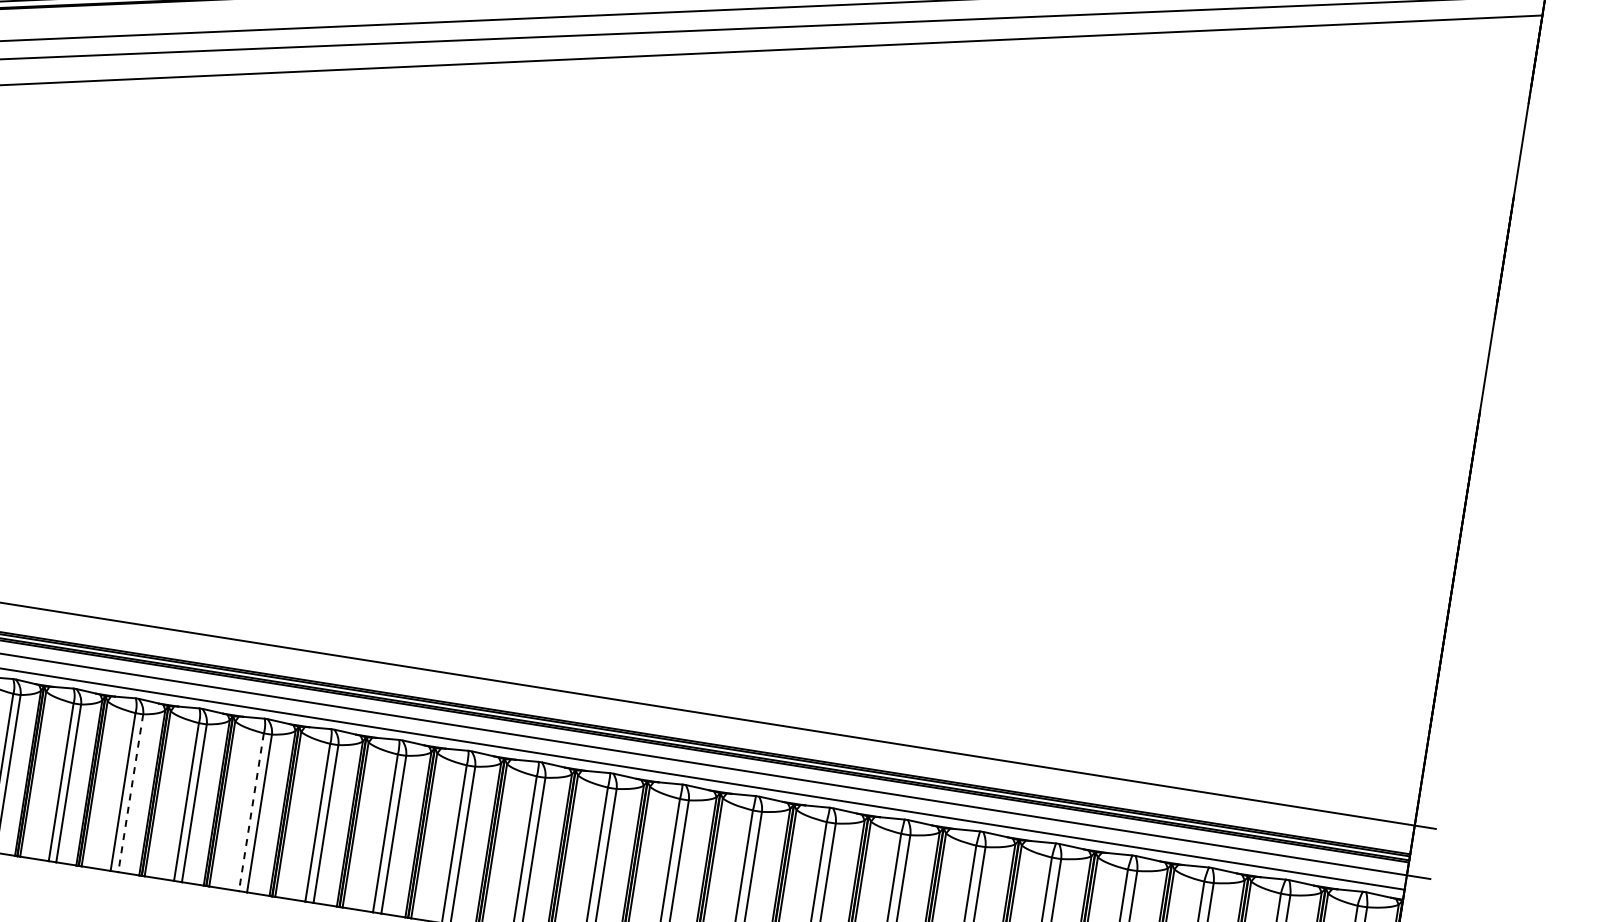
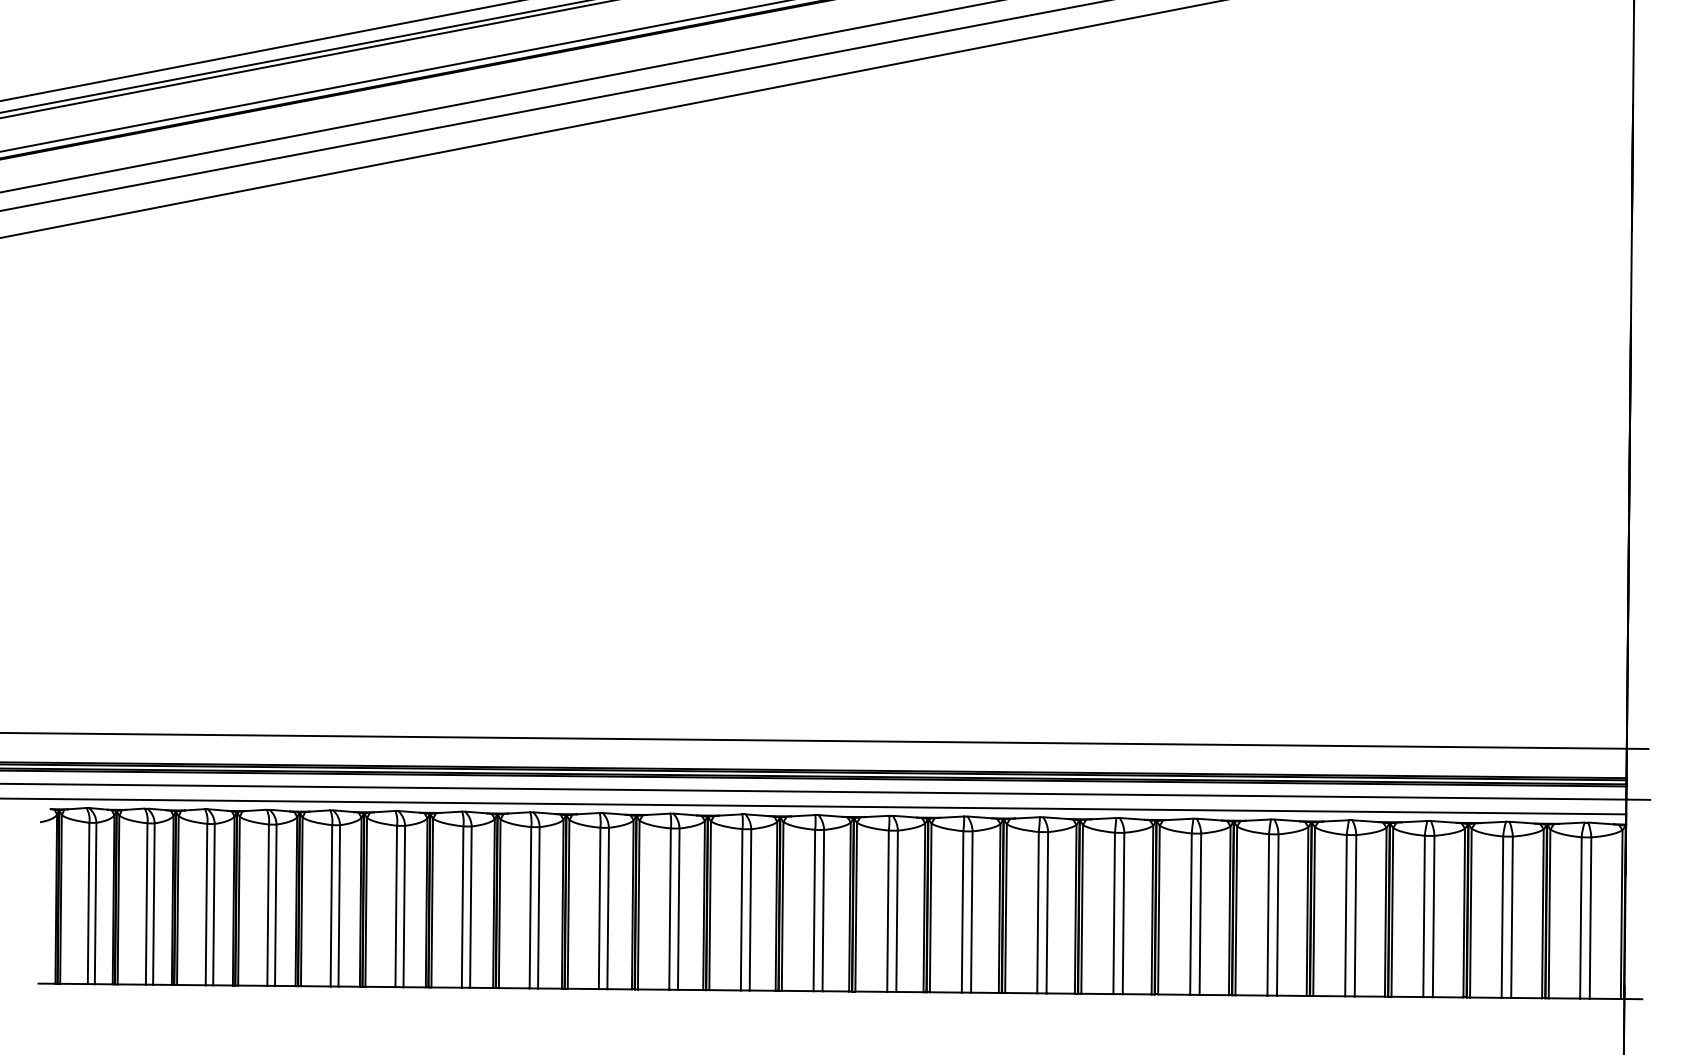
line: (131, 792) -> (339, 905), dashed -> solid
line: (251, 812) -> (462, 907), dashed -> solid

